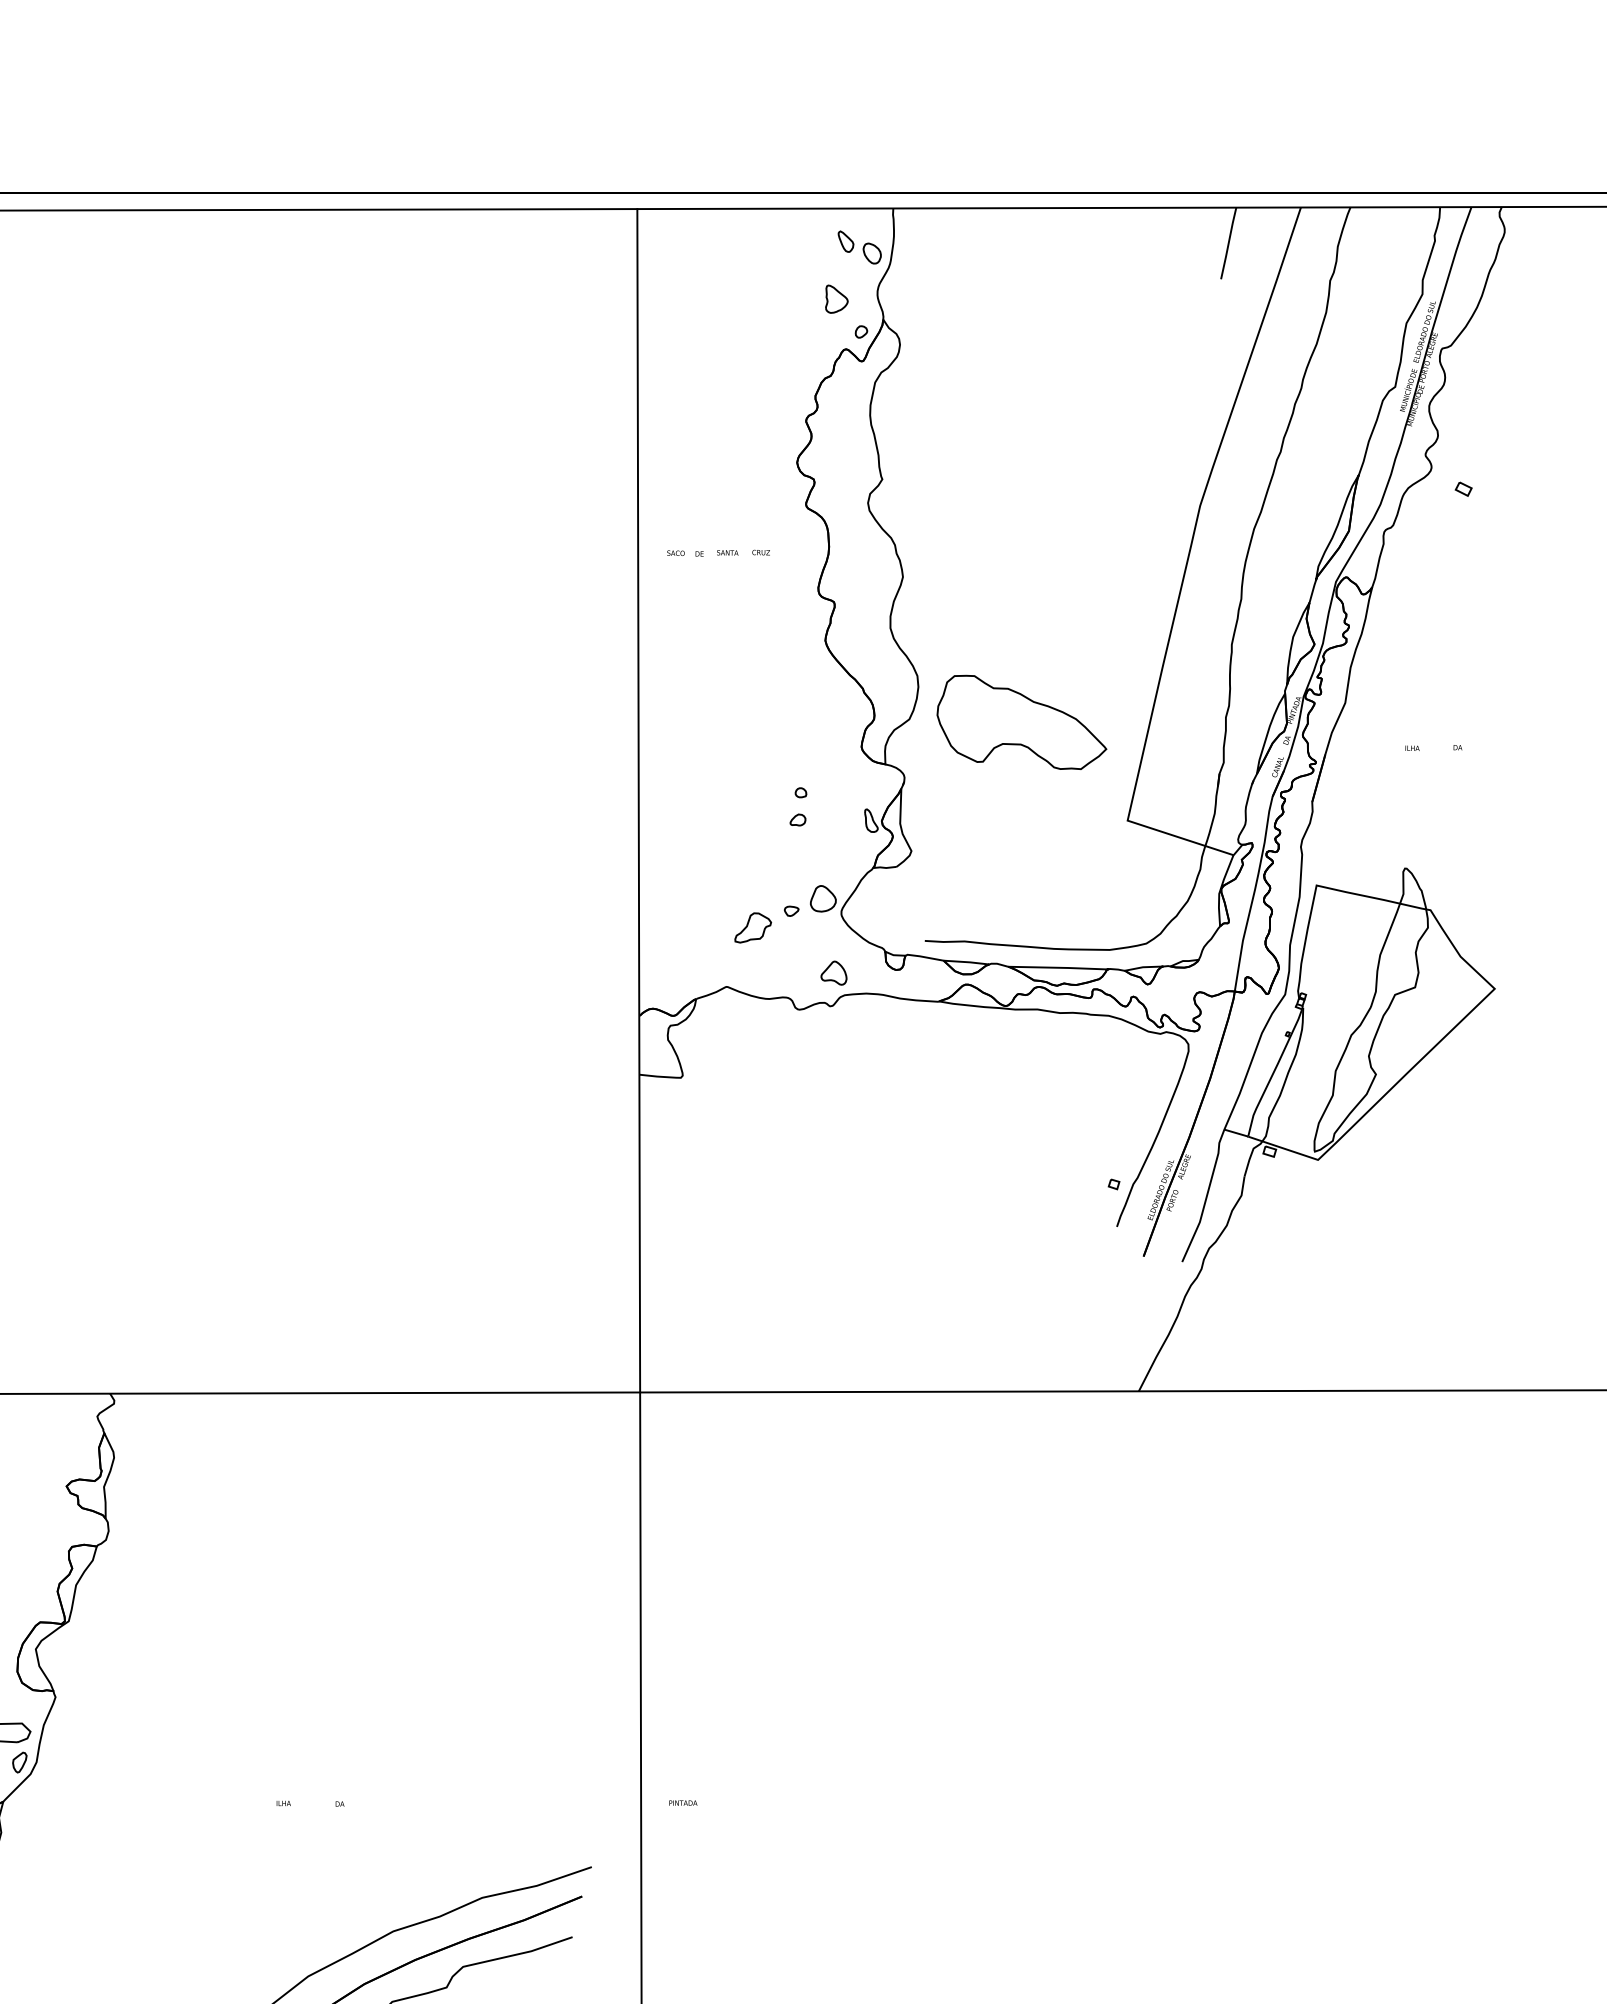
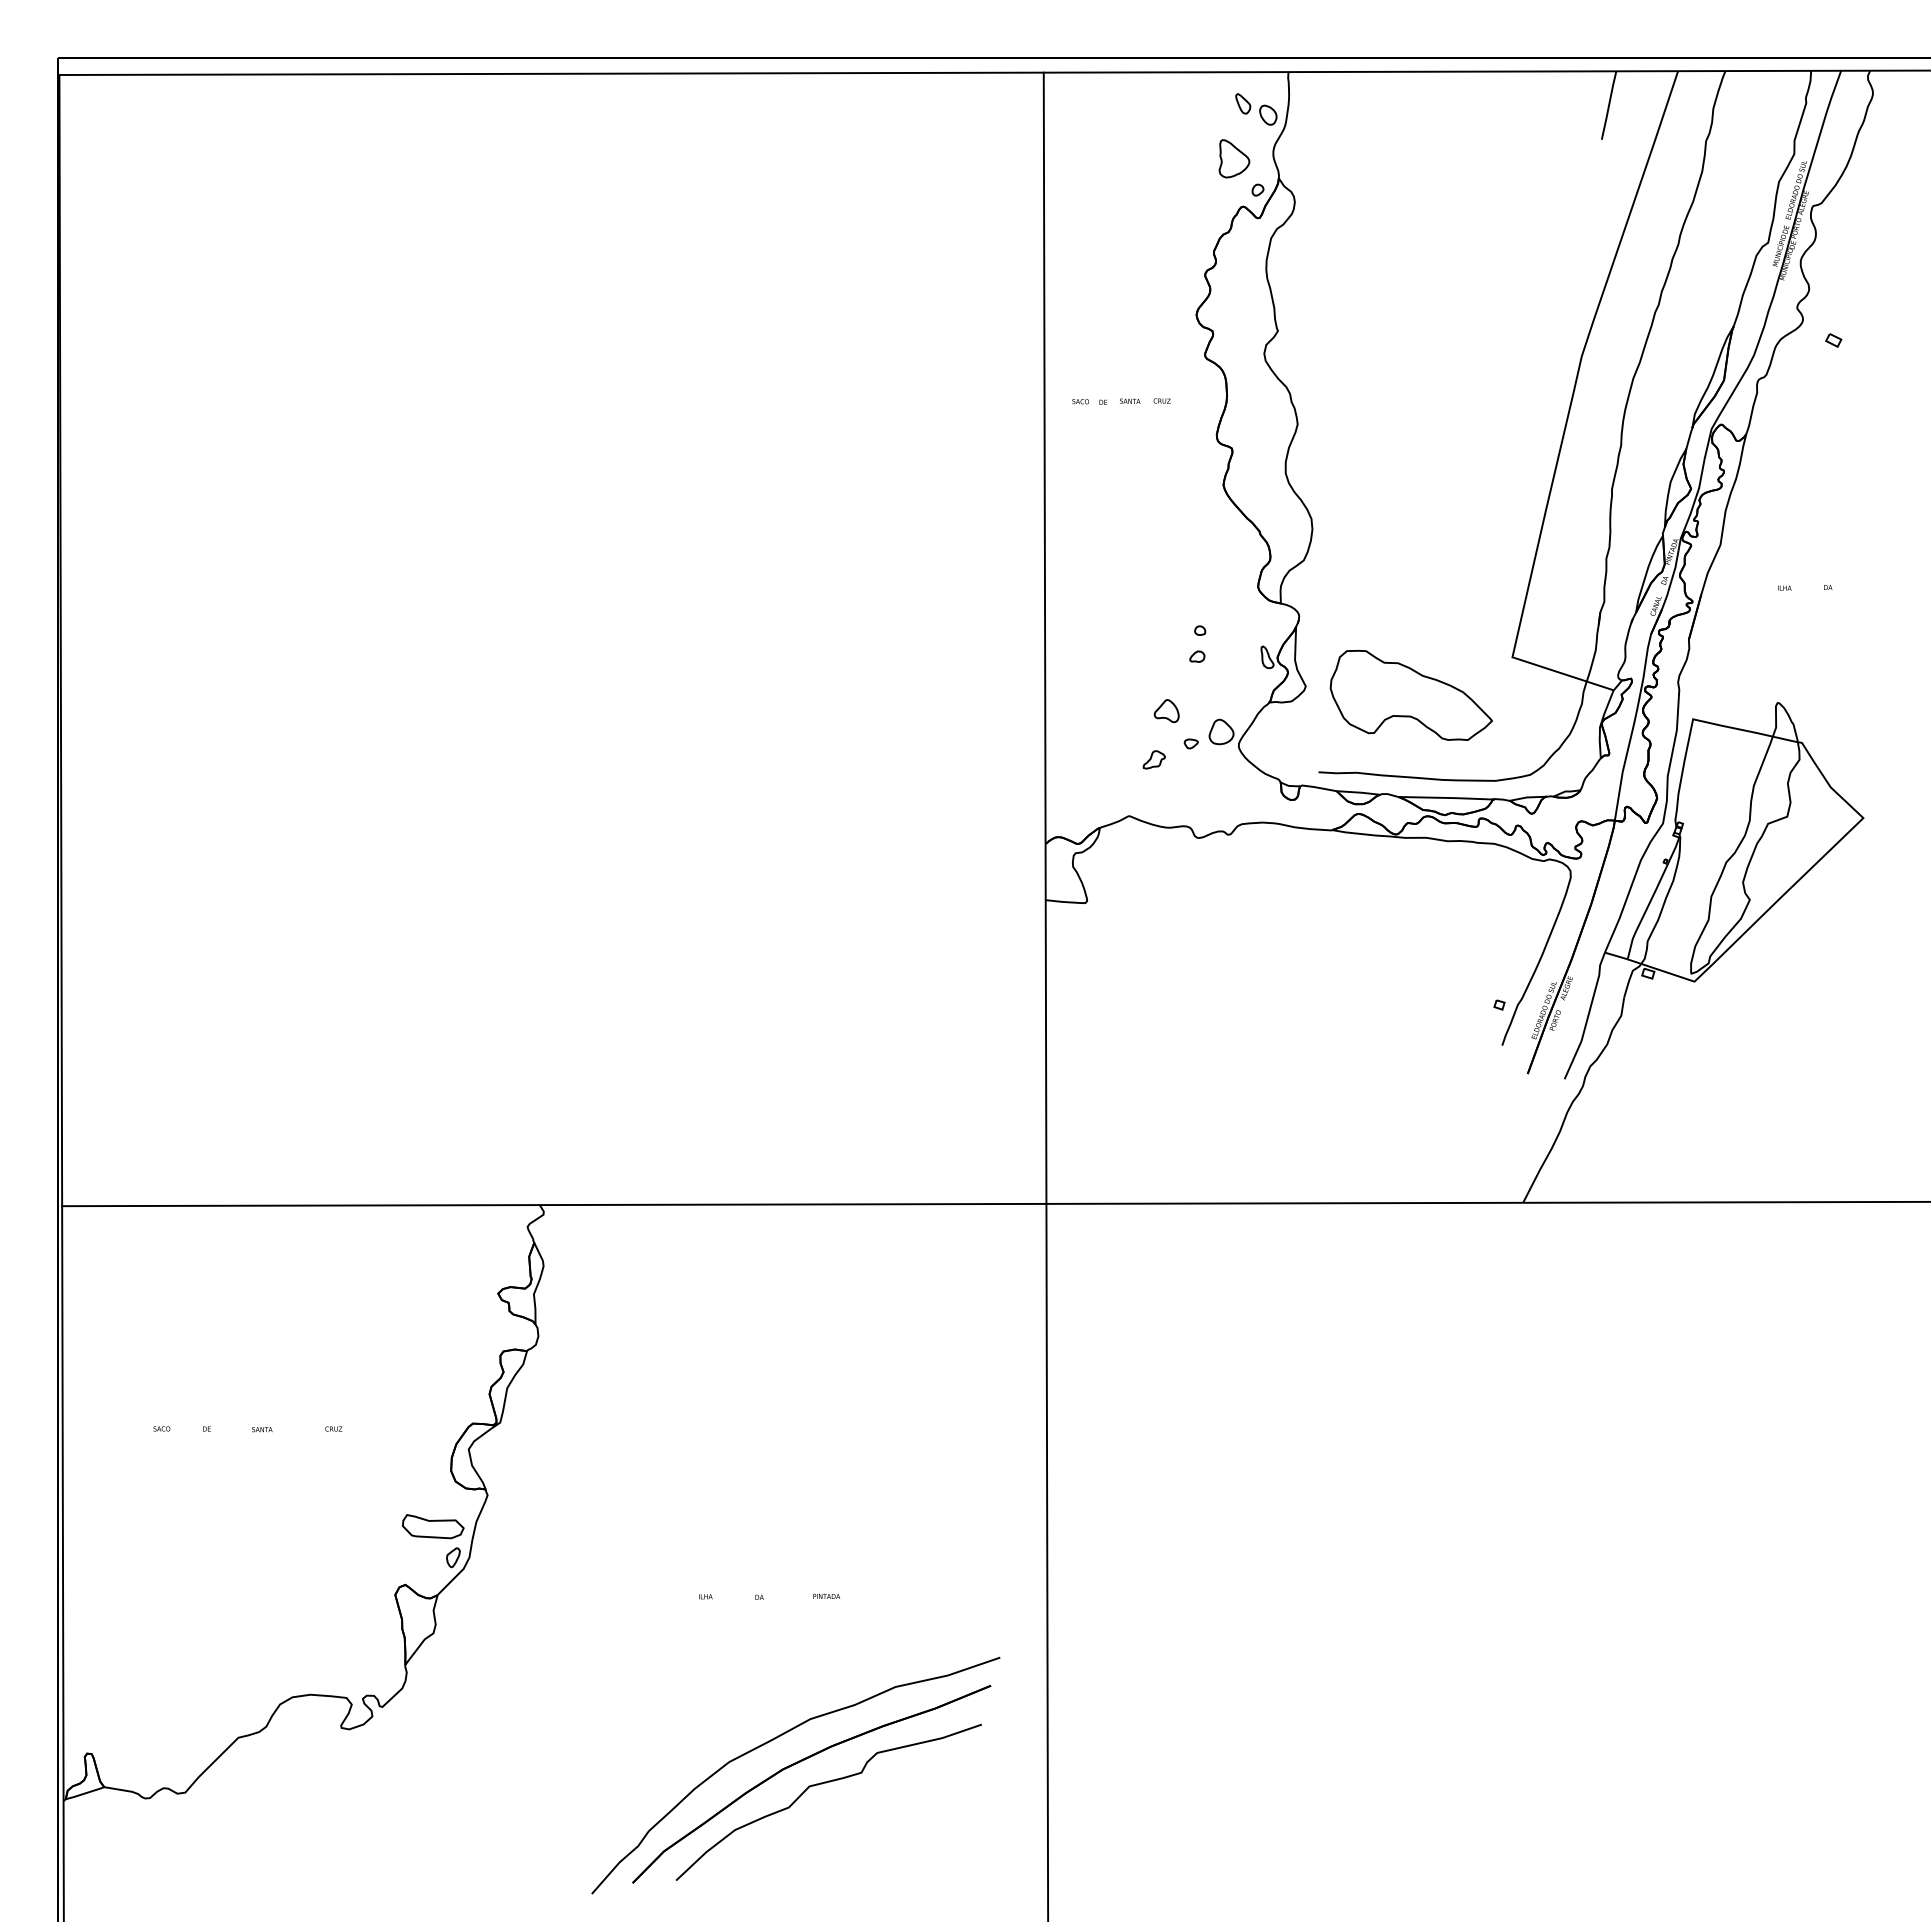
part: (836, 298) -> (1234, 158), size x1.43
part: (1020, 722) -> (1410, 695), moved
part: (752, 927) -> (1153, 759), size x0.62
part: (833, 973) -> (1166, 711), moved
text: (683, 1803) -> (826, 1596), moved

